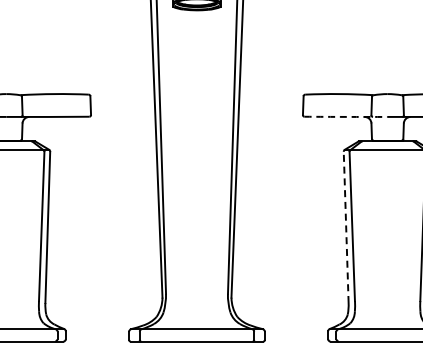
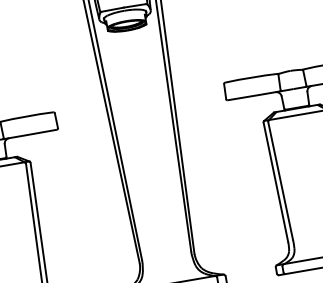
arc: (346, 116) -> (260, 94), dashed -> solid
line: (346, 227) -> (276, 182), dashed -> solid

